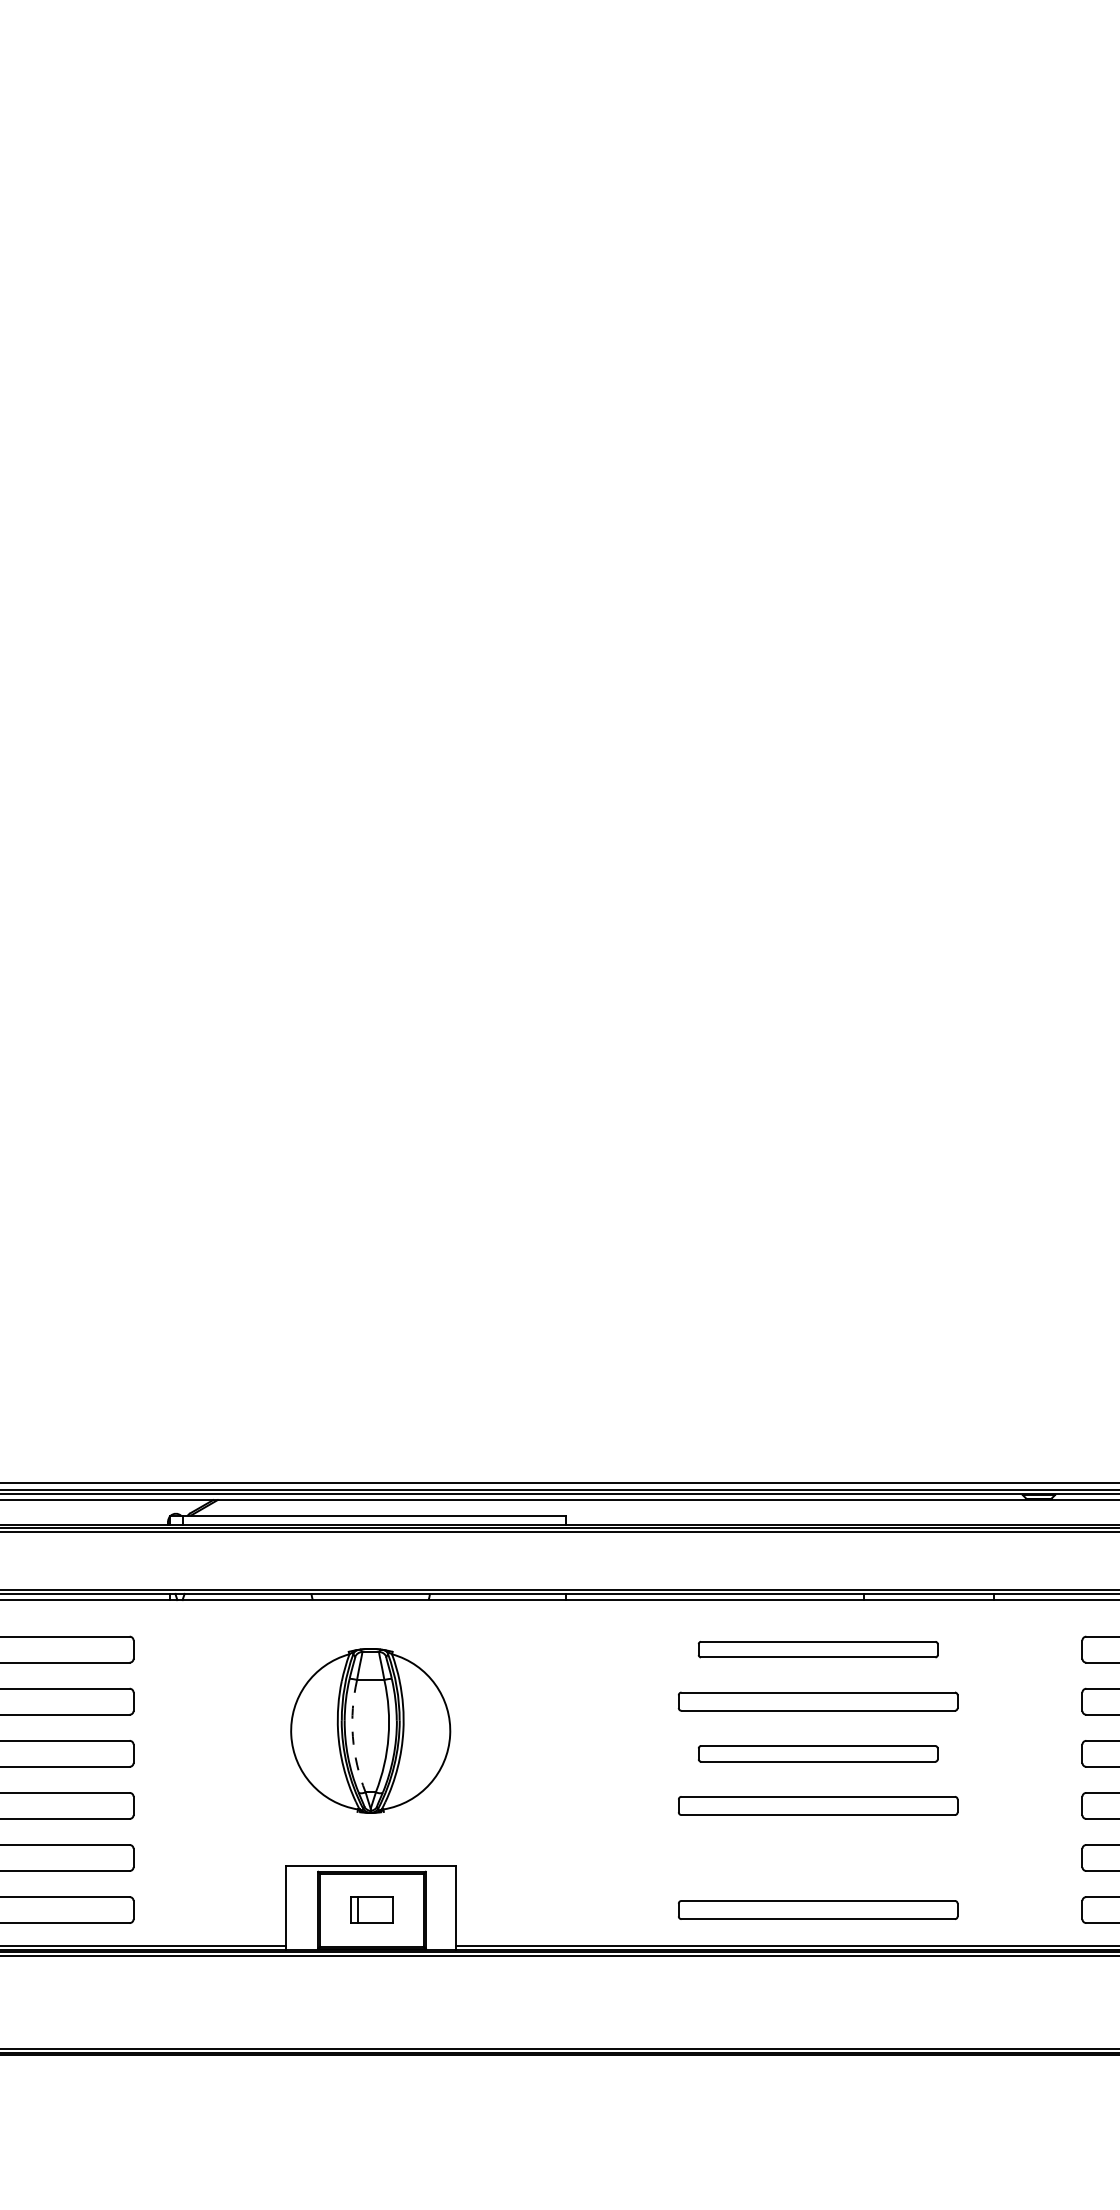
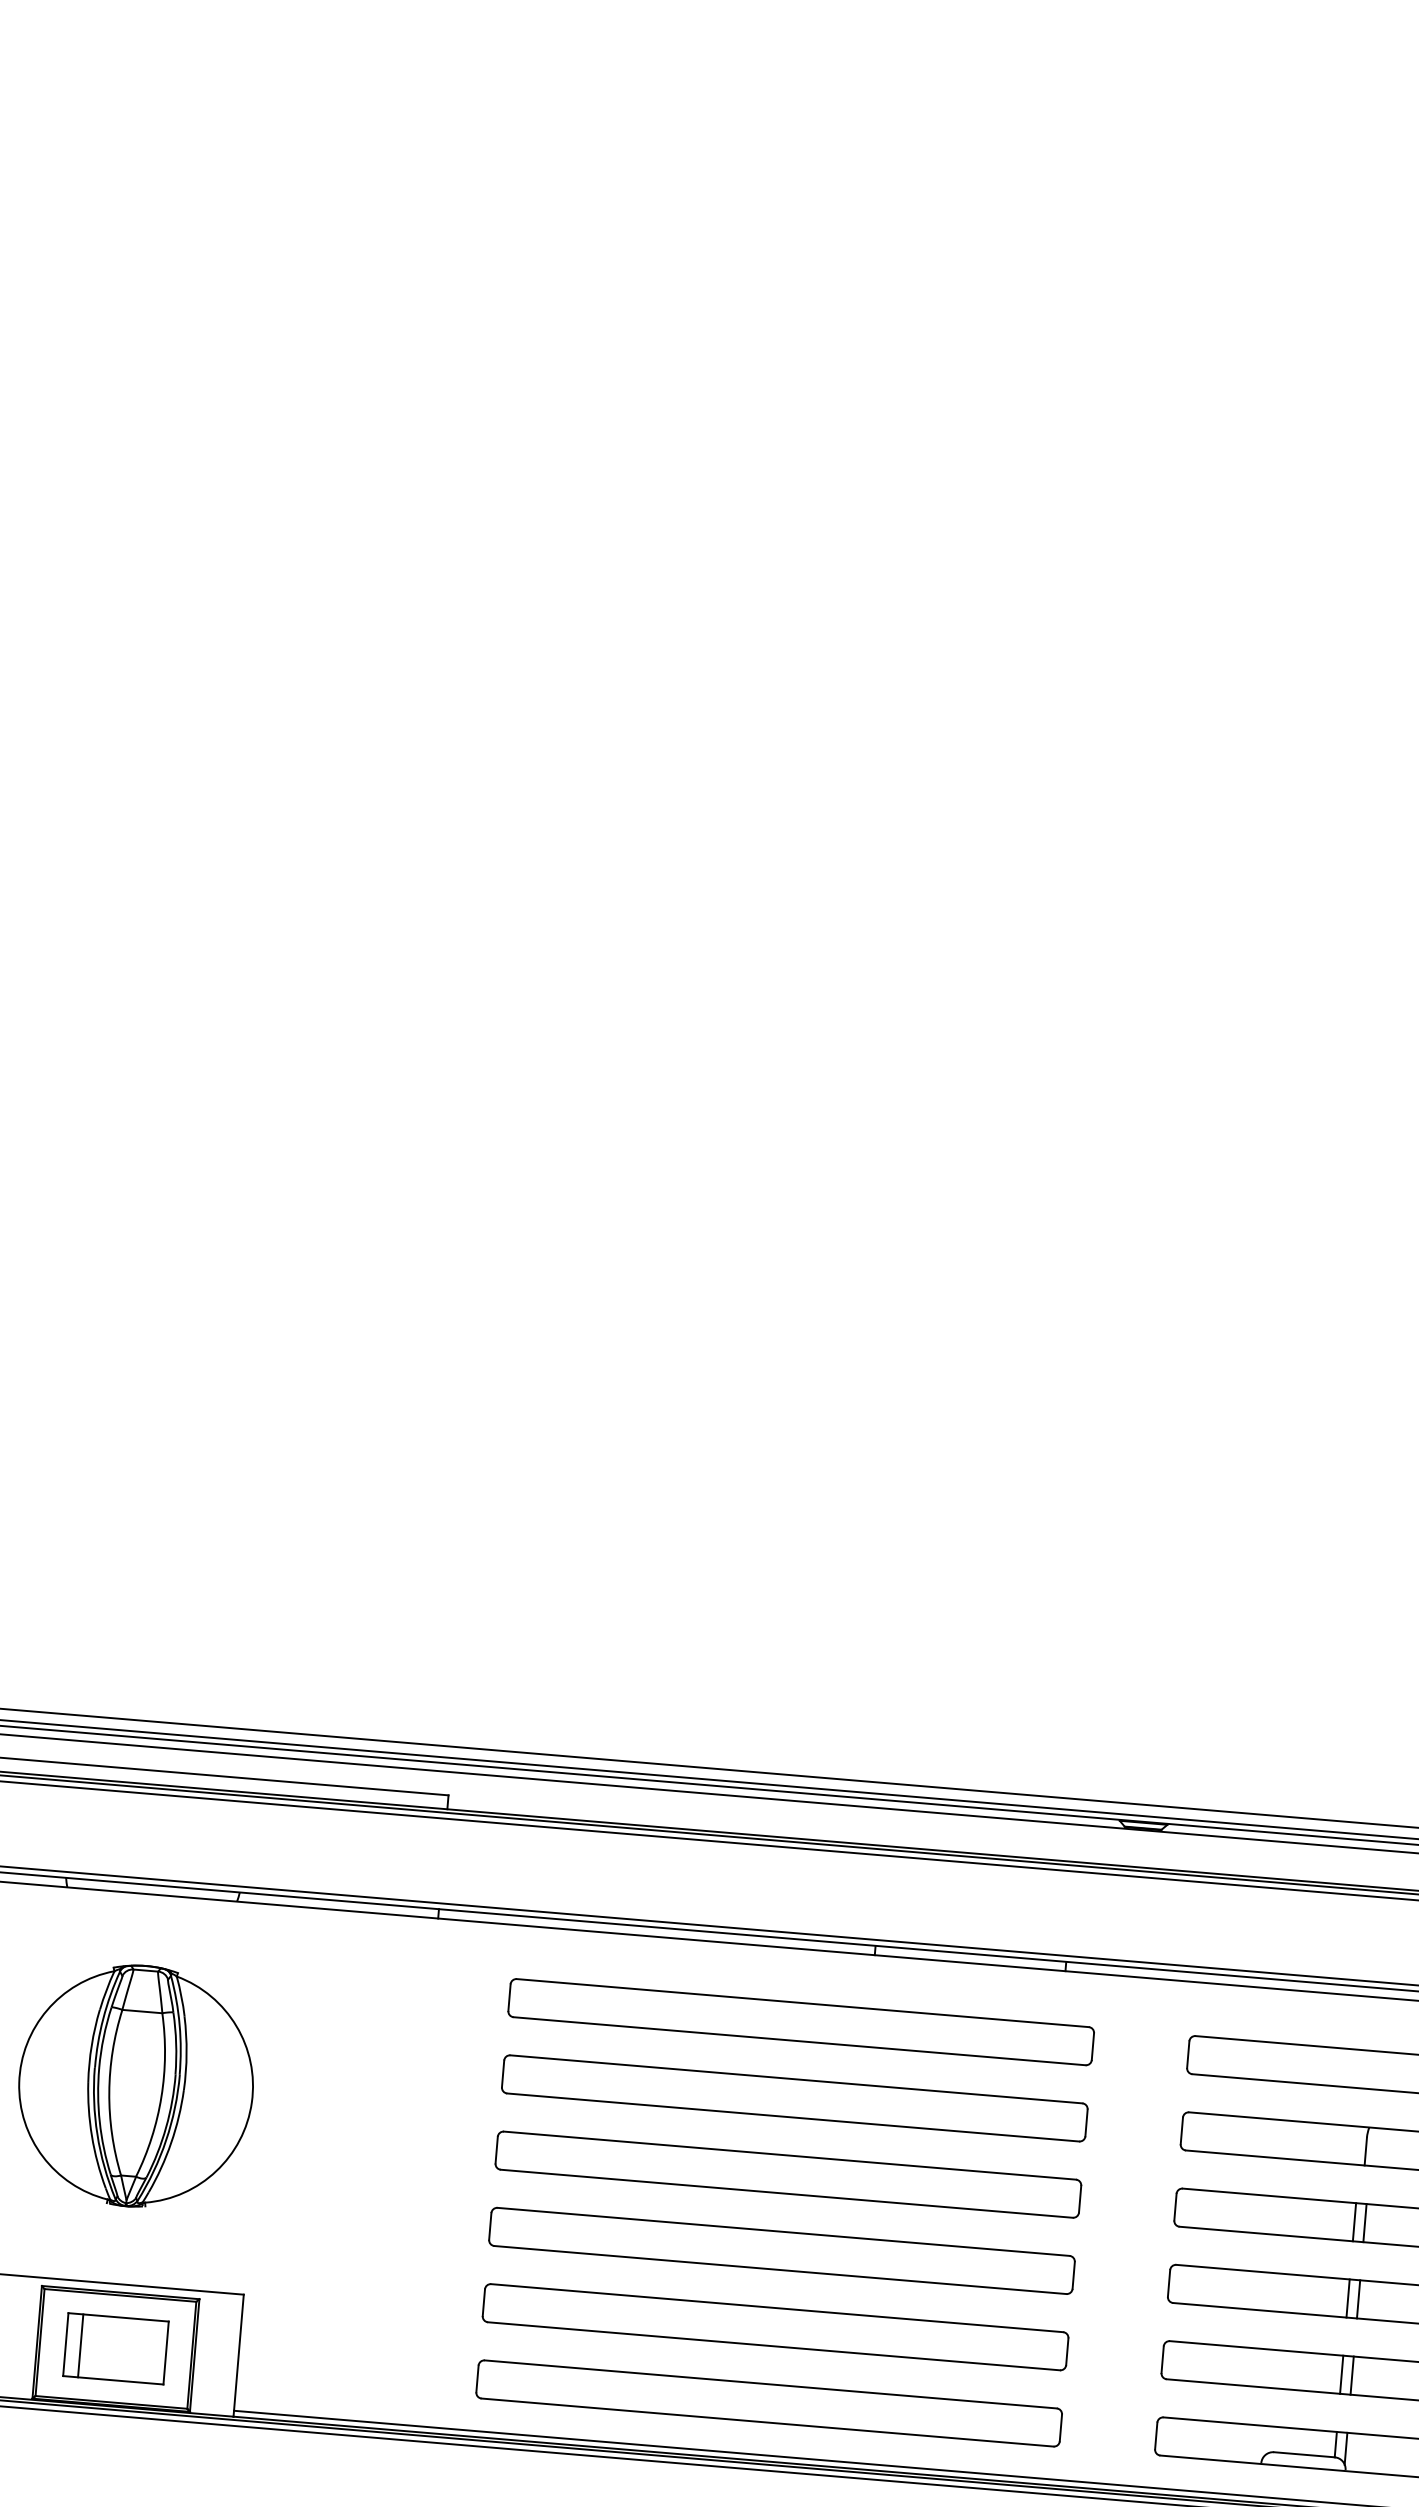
part: (818, 1649) -> (801, 2021), size x1.67
part: (818, 1701) -> (795, 2098), size x1.43
arc: (352, 1736) -> (108, 2092), dashed -> solid
part: (818, 1753) -> (789, 2174), size x1.67
part: (818, 1805) -> (782, 2250), size x1.43
part: (818, 1857) -> (776, 2326), added
part: (818, 1909) -> (769, 2402), size x1.43
part: (371, 1910) -> (115, 2349), size x1.67

